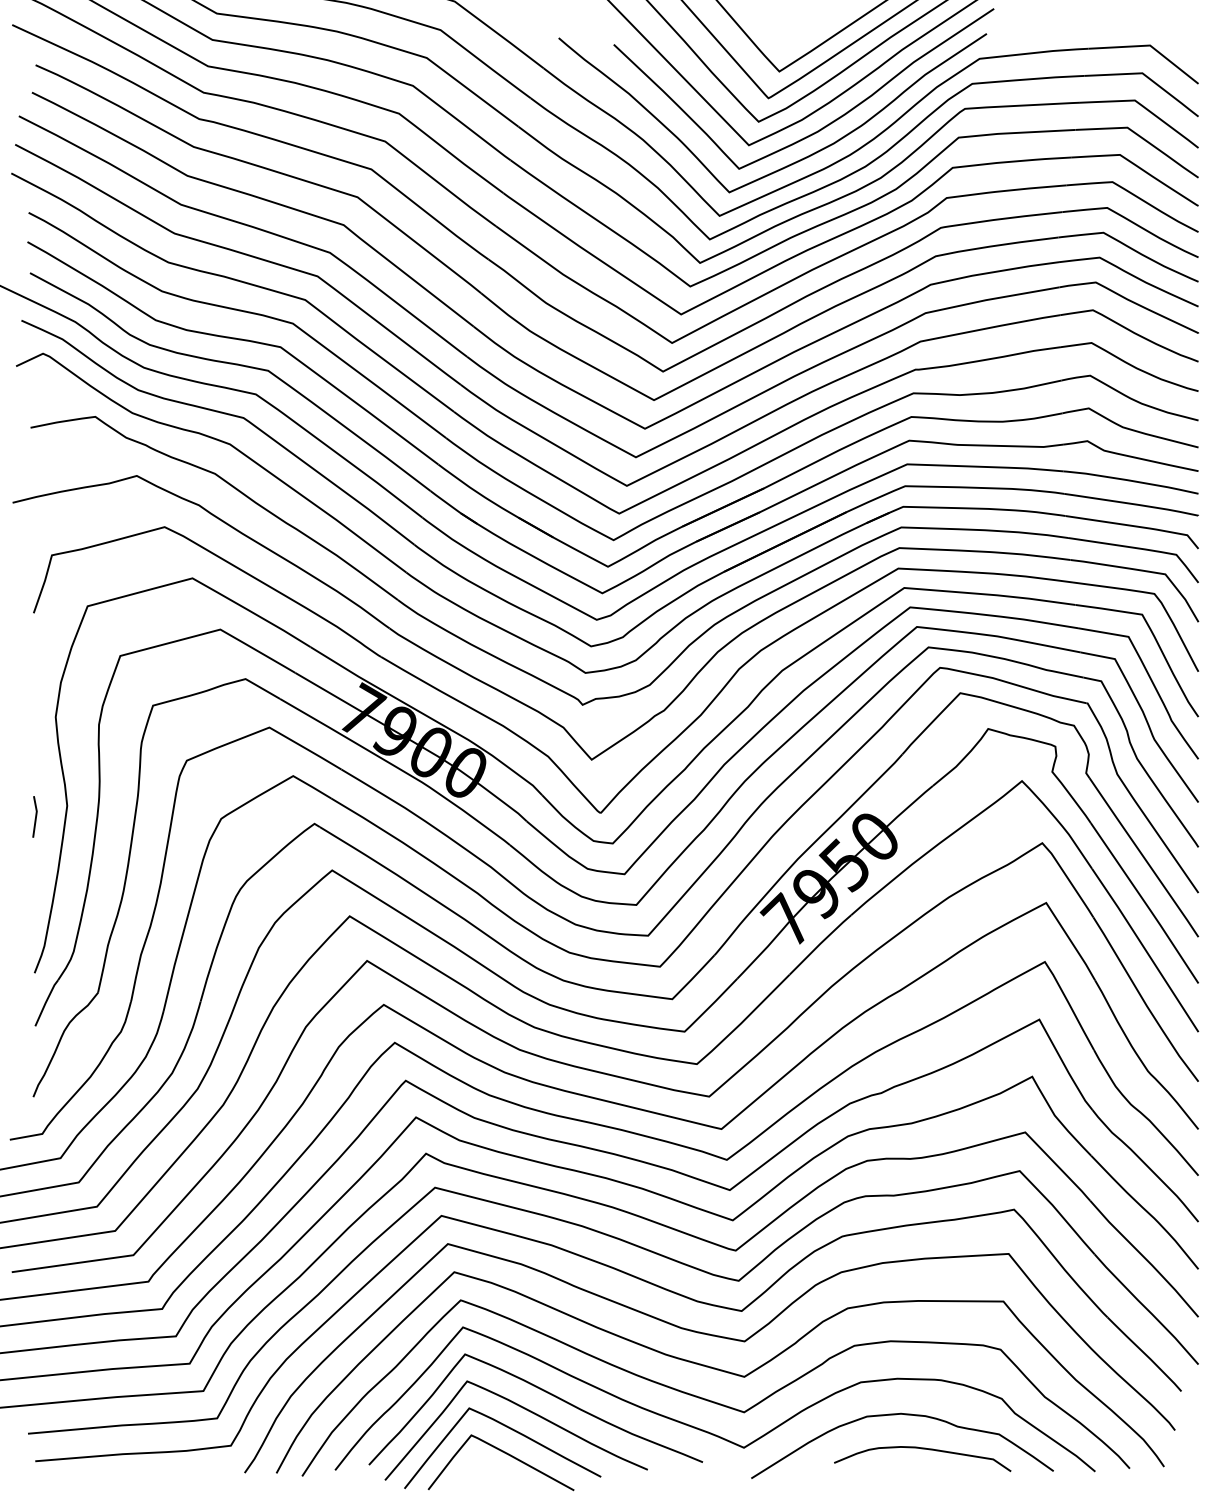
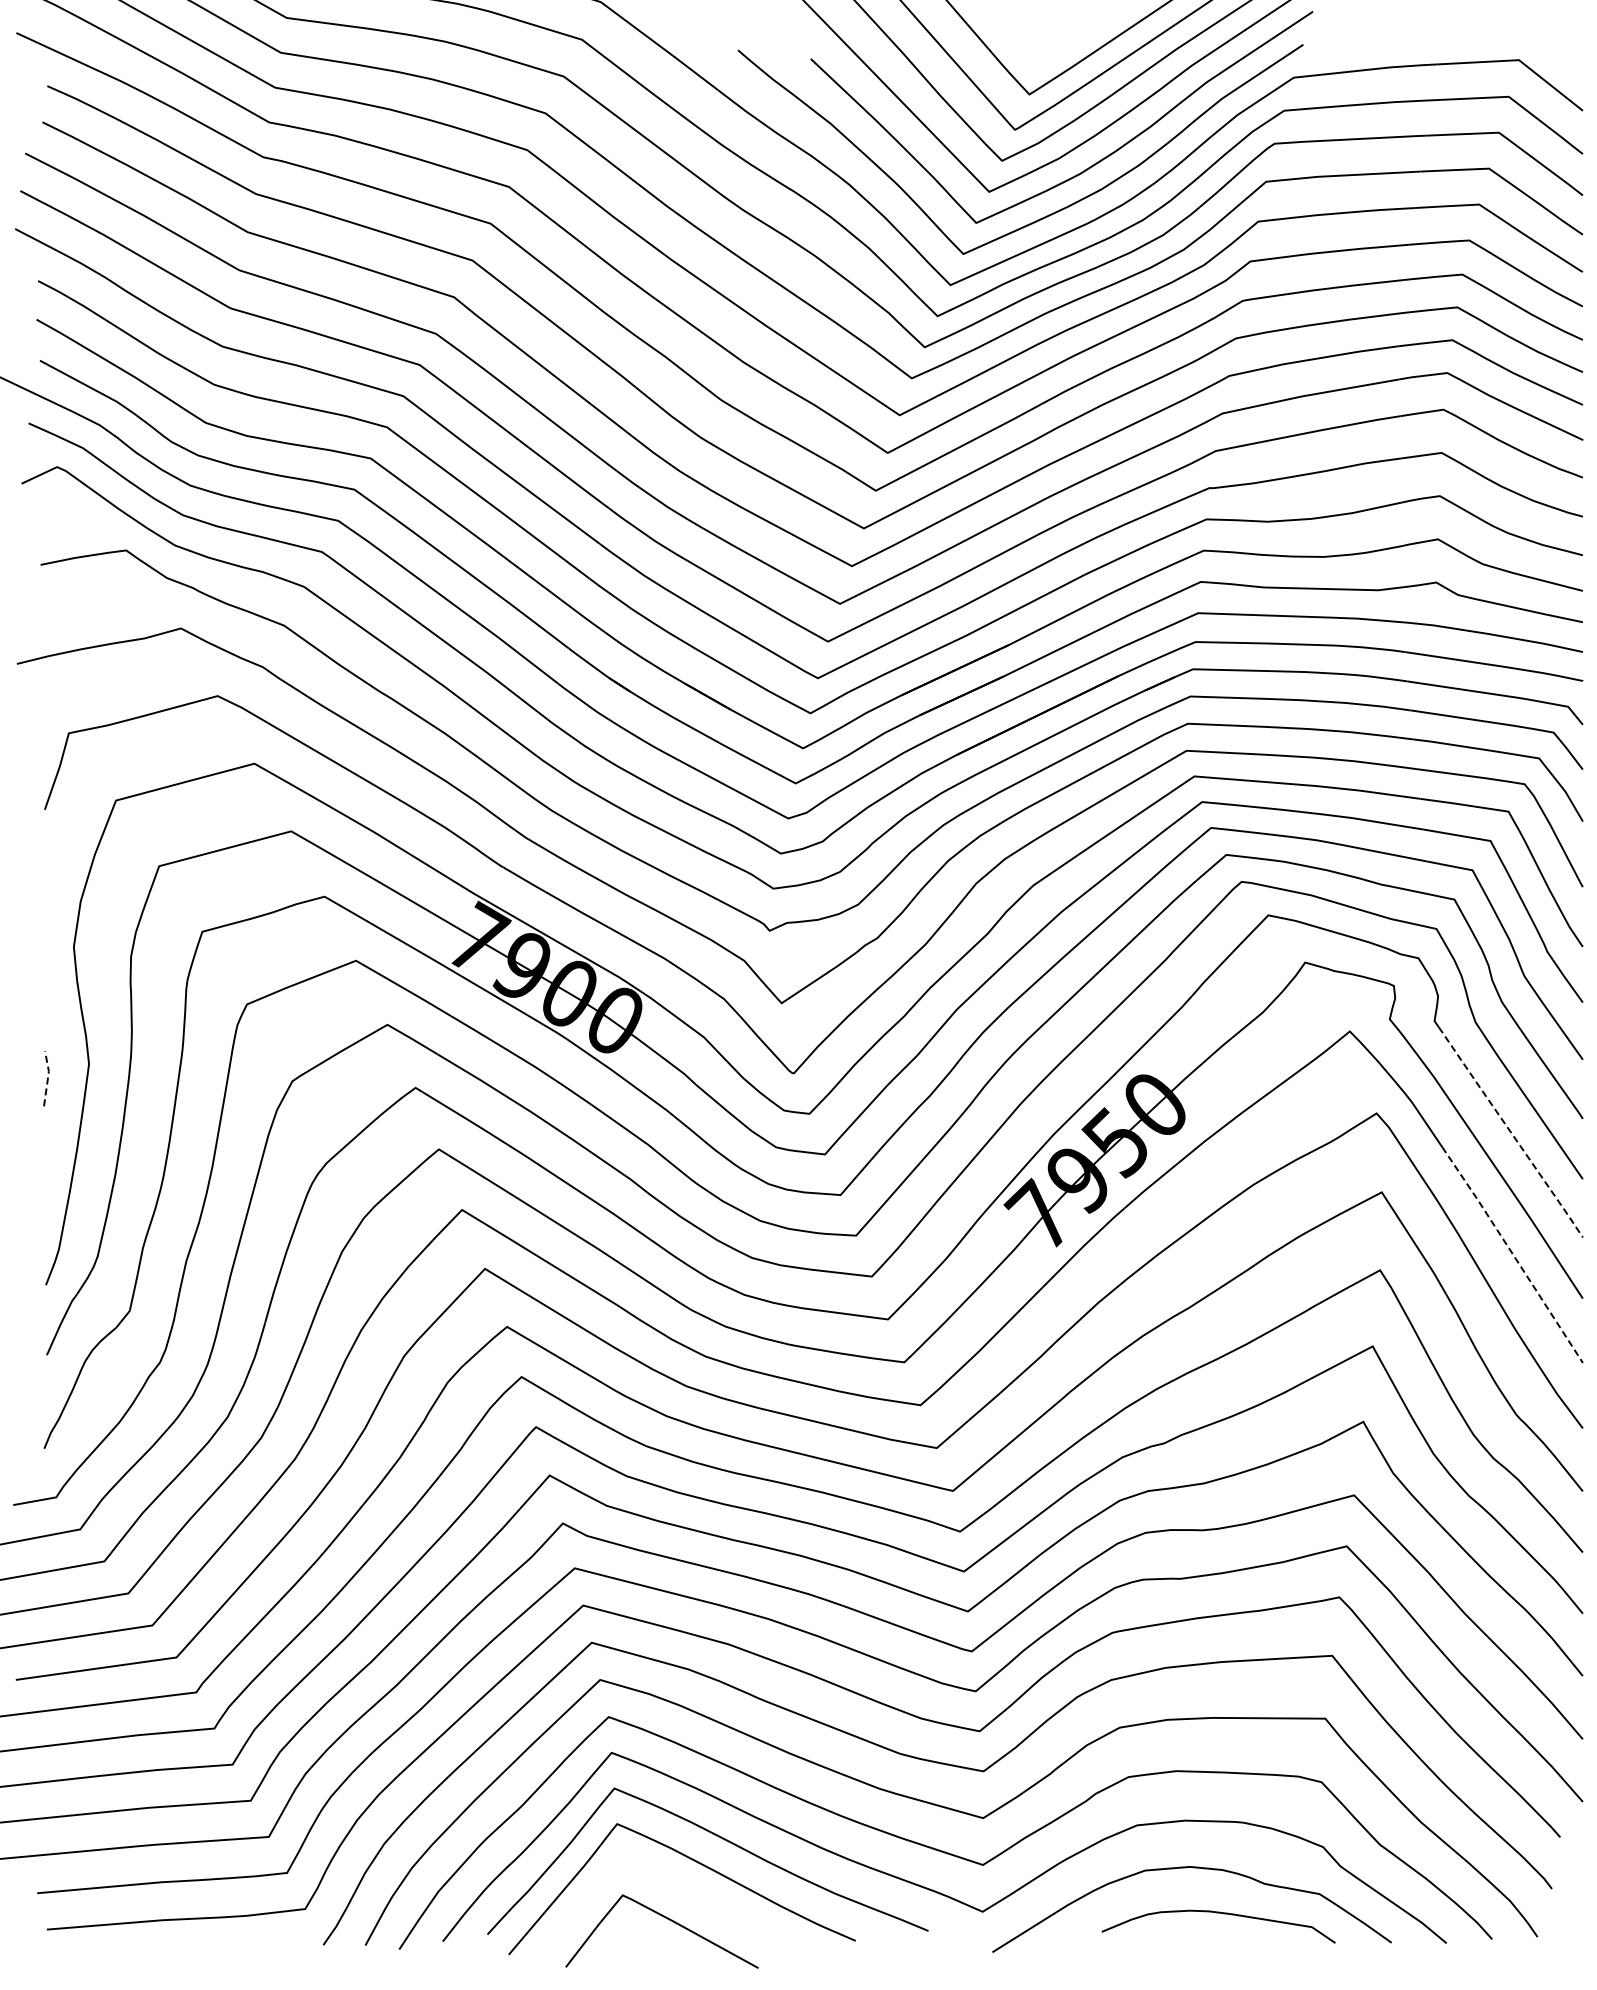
line: (35, 816) -> (47, 1078), solid -> dashed
line: (1144, 857) -> (1511, 1132), solid -> dashed
line: (1145, 950) -> (1513, 1254), solid -> dashed
curve: (512, 1430) -> (676, 1888), removed

